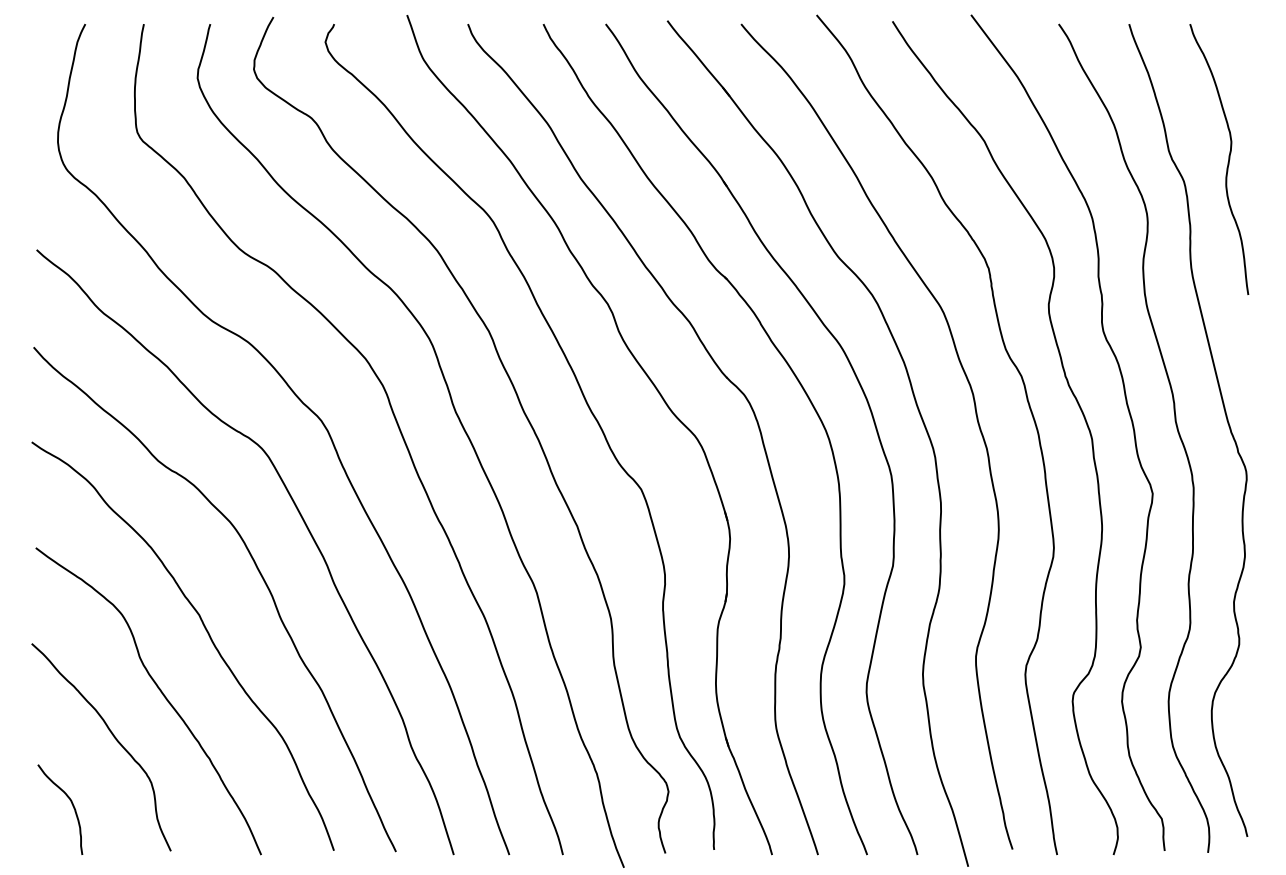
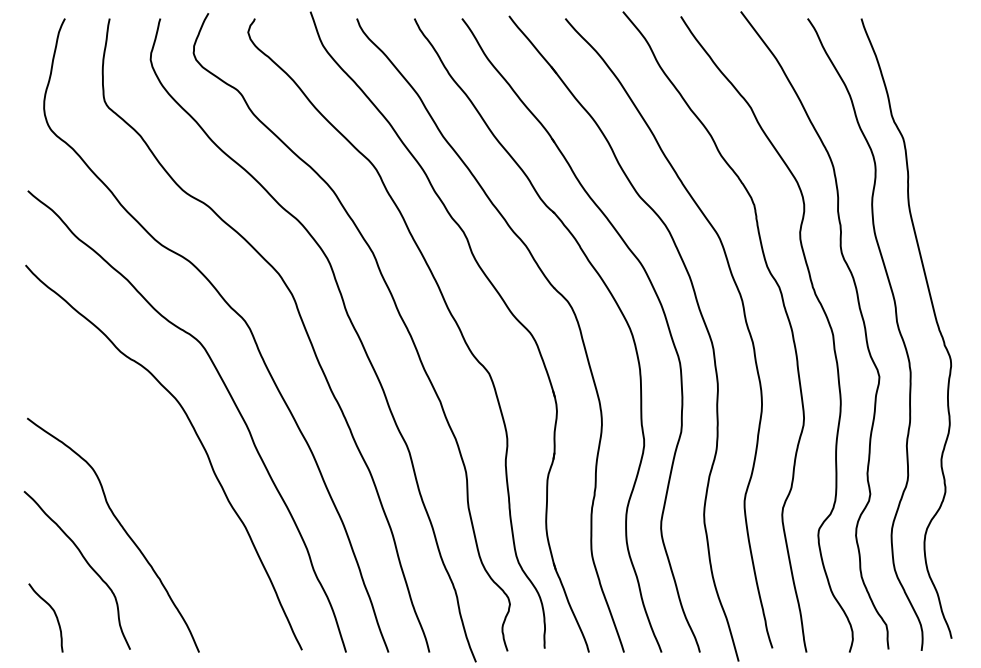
curve: (1227, 160) -> (936, 122), removed
curve: (206, 633) -> (157, 483), removed

